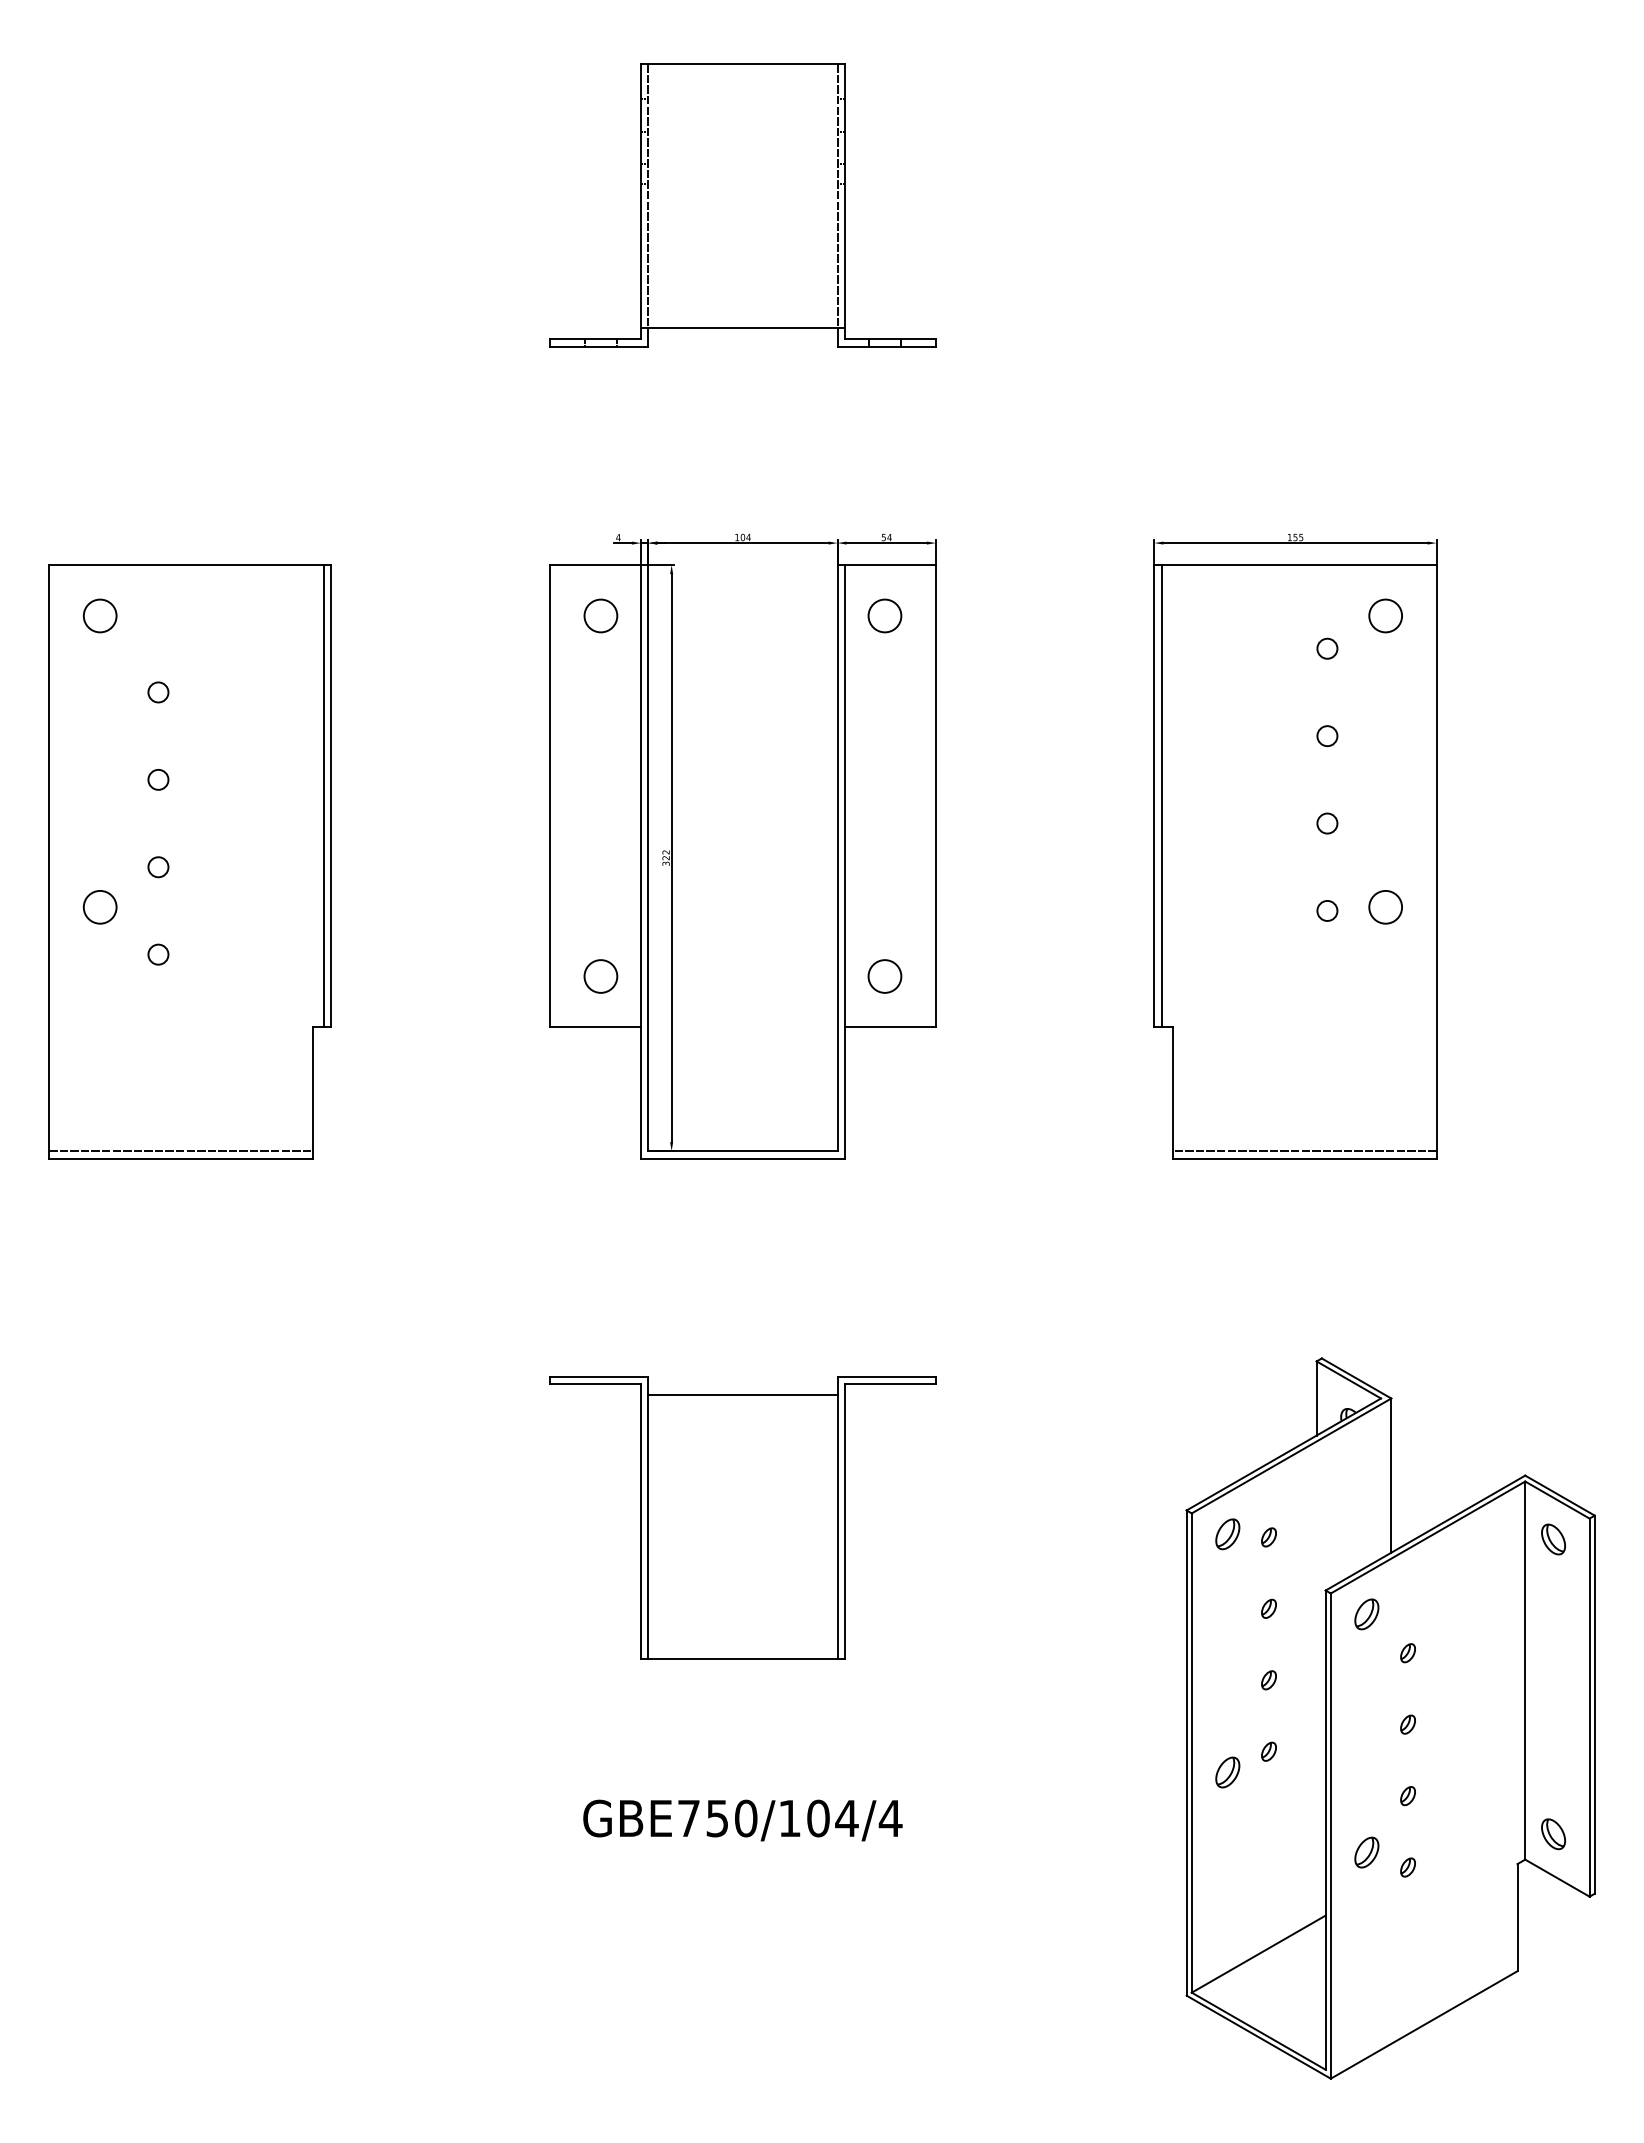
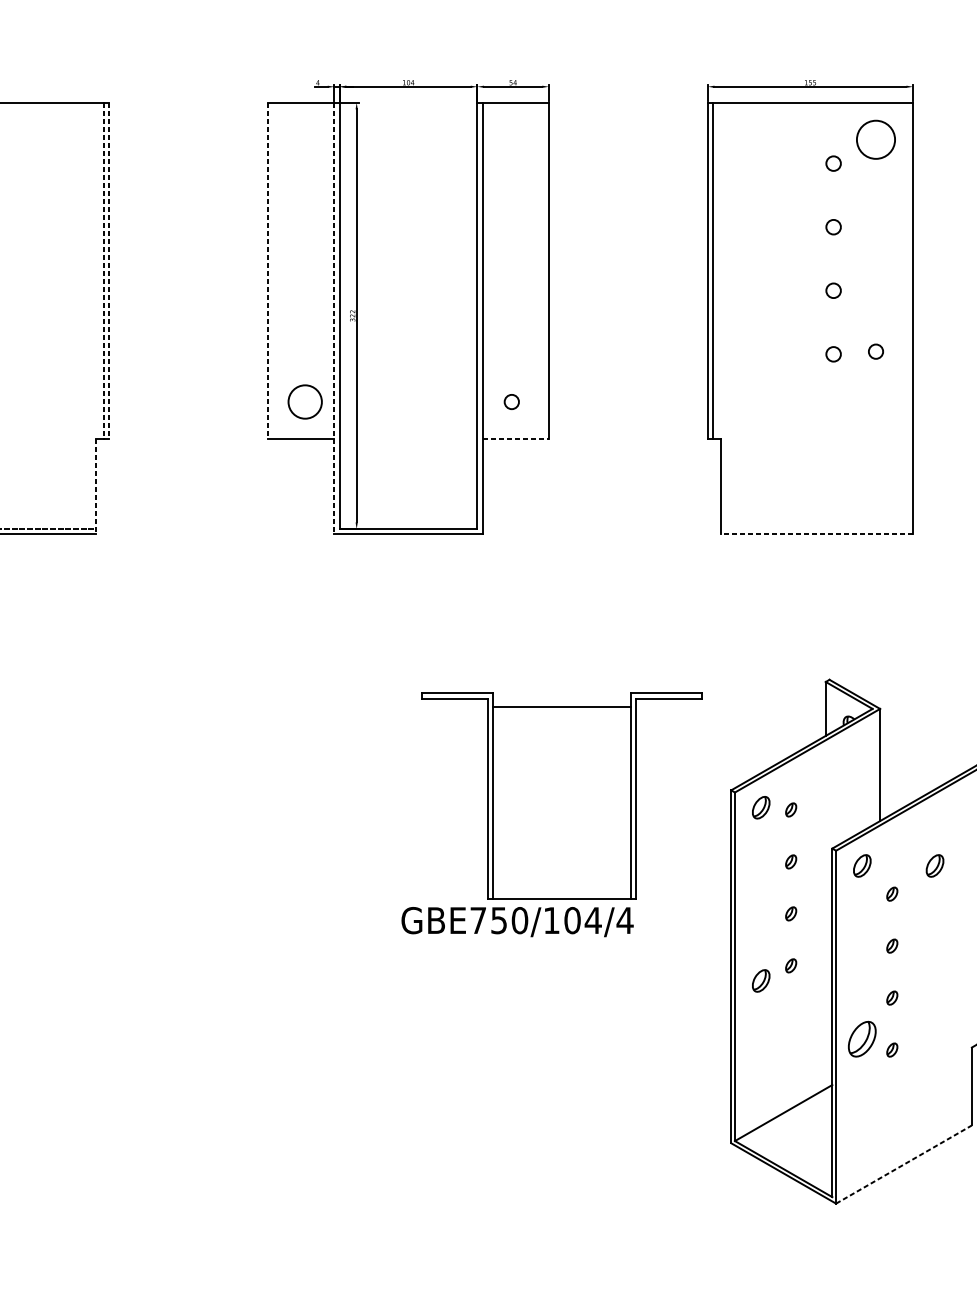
circle: (600, 615) -> (304, 139), removed
circle: (884, 615) -> (511, 139), removed
circle: (1385, 615) -> (875, 139), size x1.6
line: (324, 796) -> (104, 271), solid -> dashed
line: (331, 796) -> (109, 271), solid -> dashed
line: (549, 796) -> (267, 271), solid -> dashed
line: (640, 861) -> (334, 318), solid -> dashed
circle: (1385, 906) -> (875, 351), size x0.6
circle: (600, 976) -> (304, 402), size x1.4
circle: (884, 976) -> (511, 402), size x0.6
line: (890, 1027) -> (515, 439), solid -> dashed
line: (313, 1093) -> (96, 487), solid -> dashed
line: (1304, 1151) -> (816, 529), removed
line: (1304, 1158) -> (816, 534), solid -> dashed
part: (742, 1517) -> (561, 795), moved
part: (1466, 1614) -> (934, 866), added
text: (742, 1820) -> (517, 922), moved
part: (1366, 1852) -> (862, 1039), size x1.6
line: (1424, 2024) -> (904, 1164), solid -> dashed

